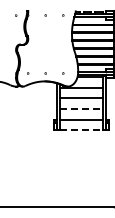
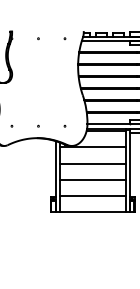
line: (81, 109) -> (92, 180), dashed -> solid
line: (81, 130) -> (92, 212), dashed -> solid

